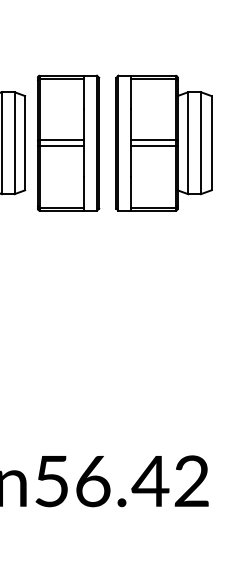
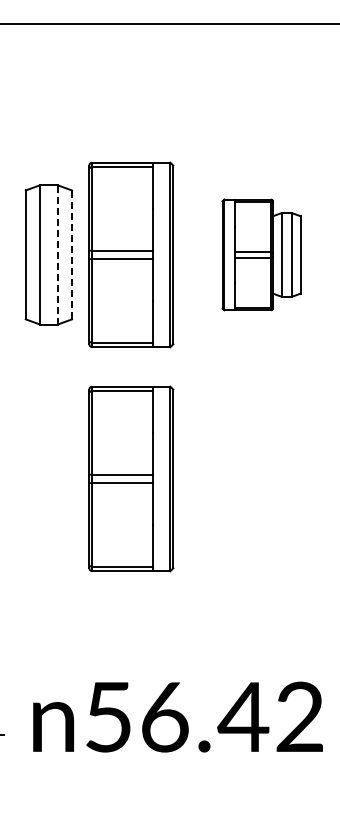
line: (14, 142) -> (57, 254), solid -> dashed
line: (25, 142) -> (72, 254), solid -> dashed
part: (163, 142) -> (261, 254), size x0.6
part: (68, 306) -> (131, 478), added

